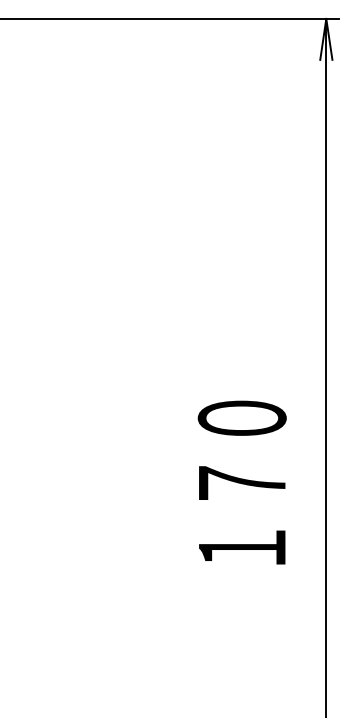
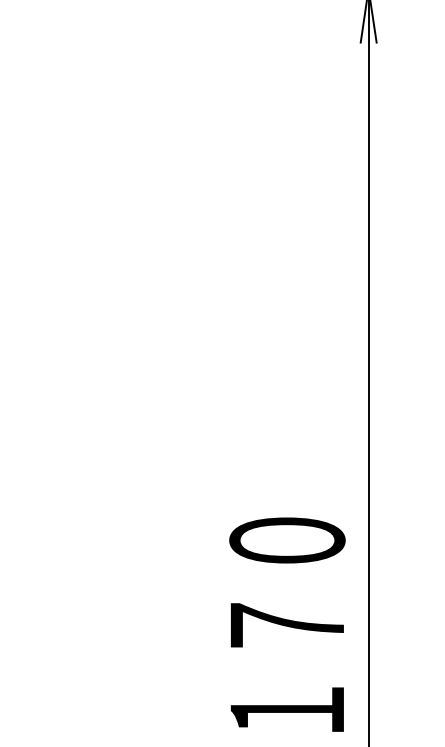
text: (241, 482) -> (286, 624), moved

